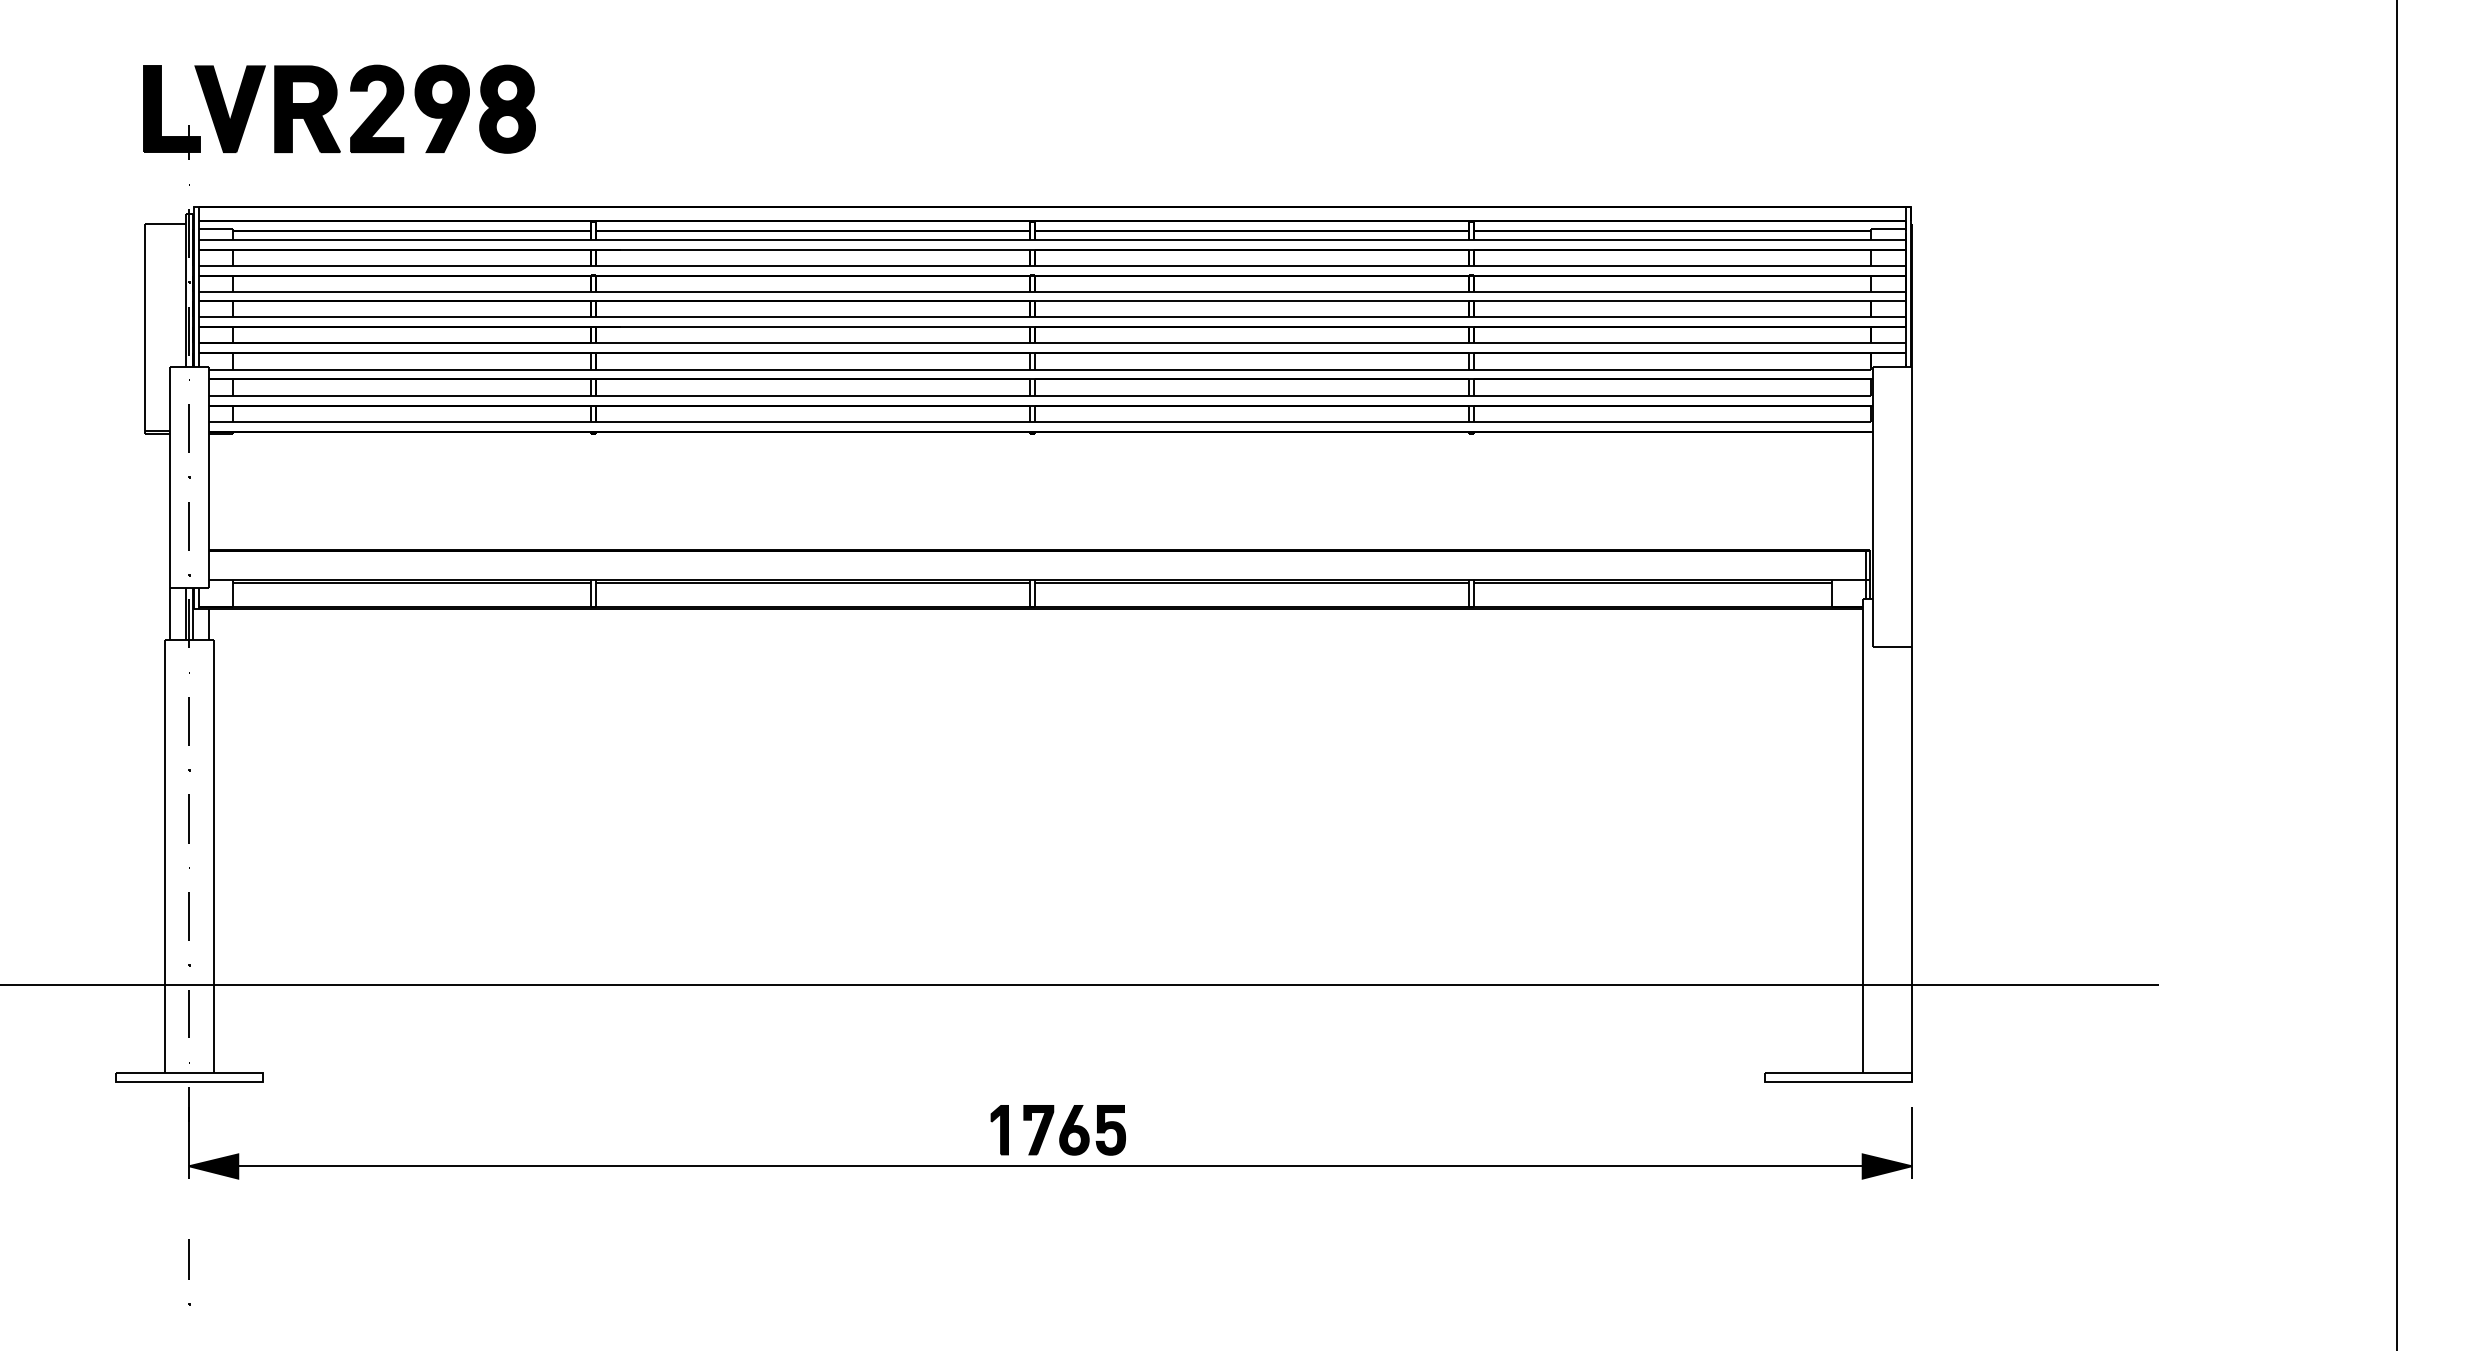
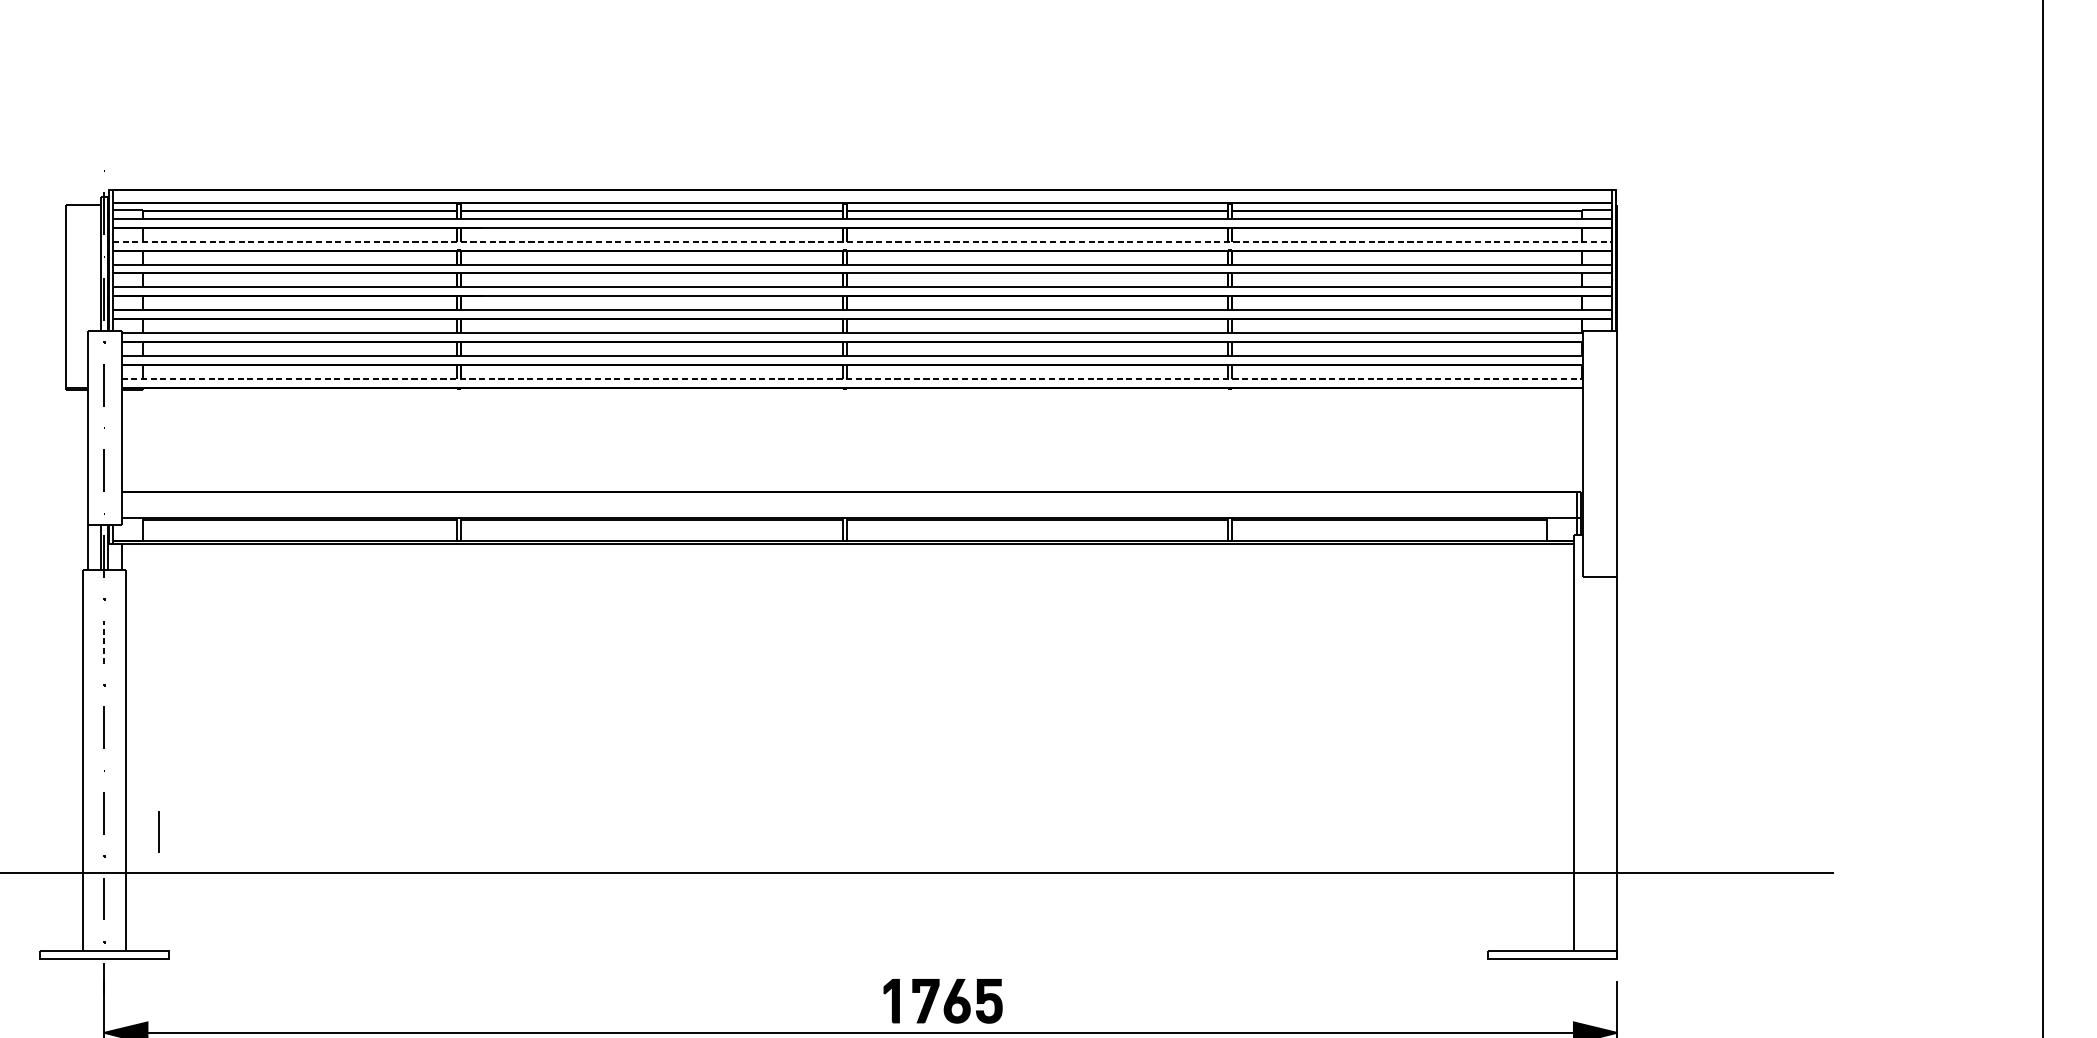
part: (332, 108) -> (230, 104), removed
line: (1052, 265) -> (862, 241), solid -> dashed
line: (1040, 422) -> (851, 379), solid -> dashed
line: (189, 721) -> (104, 642), solid -> dashed
line: (250, 937) -> (158, 831), added
part: (1057, 1130) -> (942, 1001), moved

